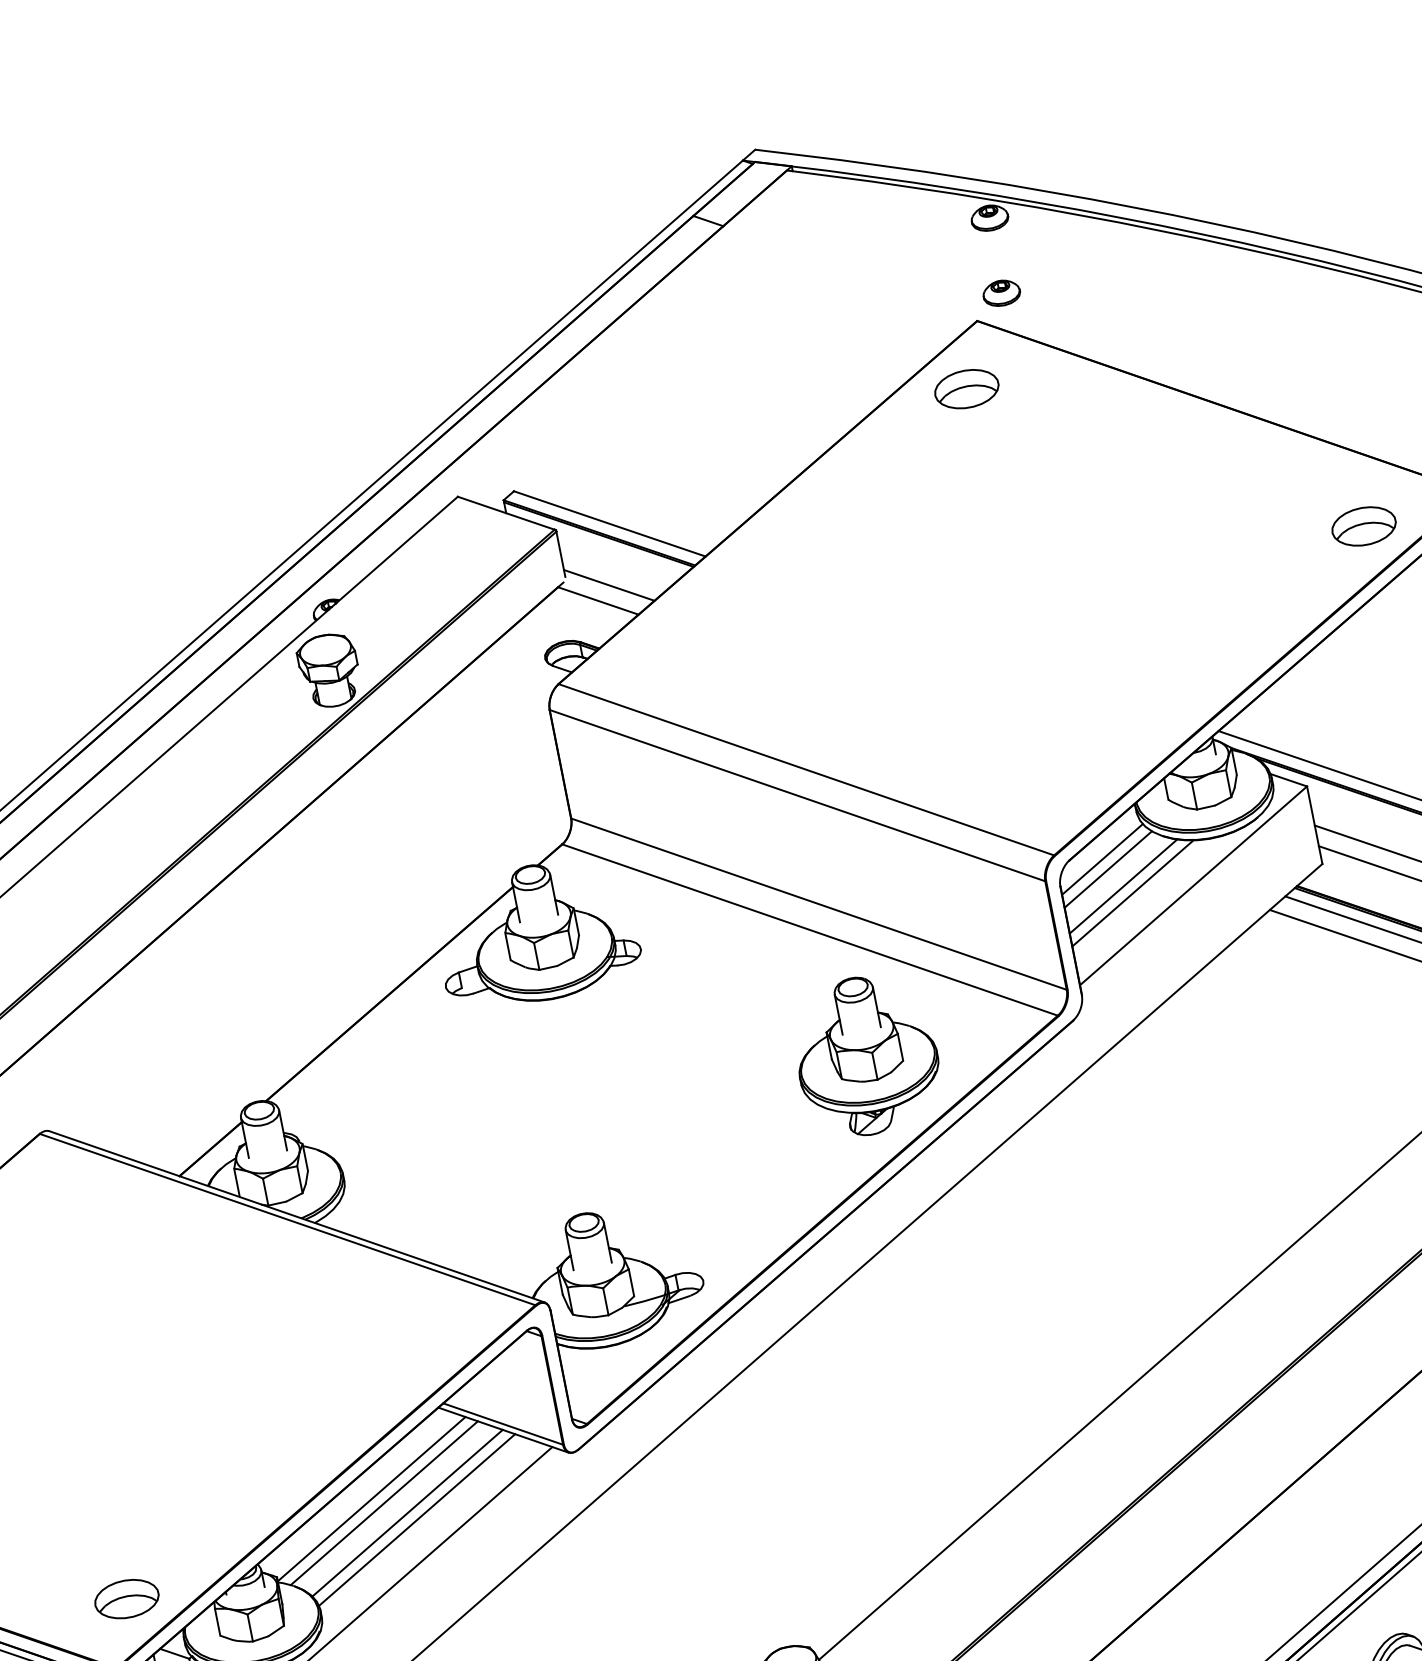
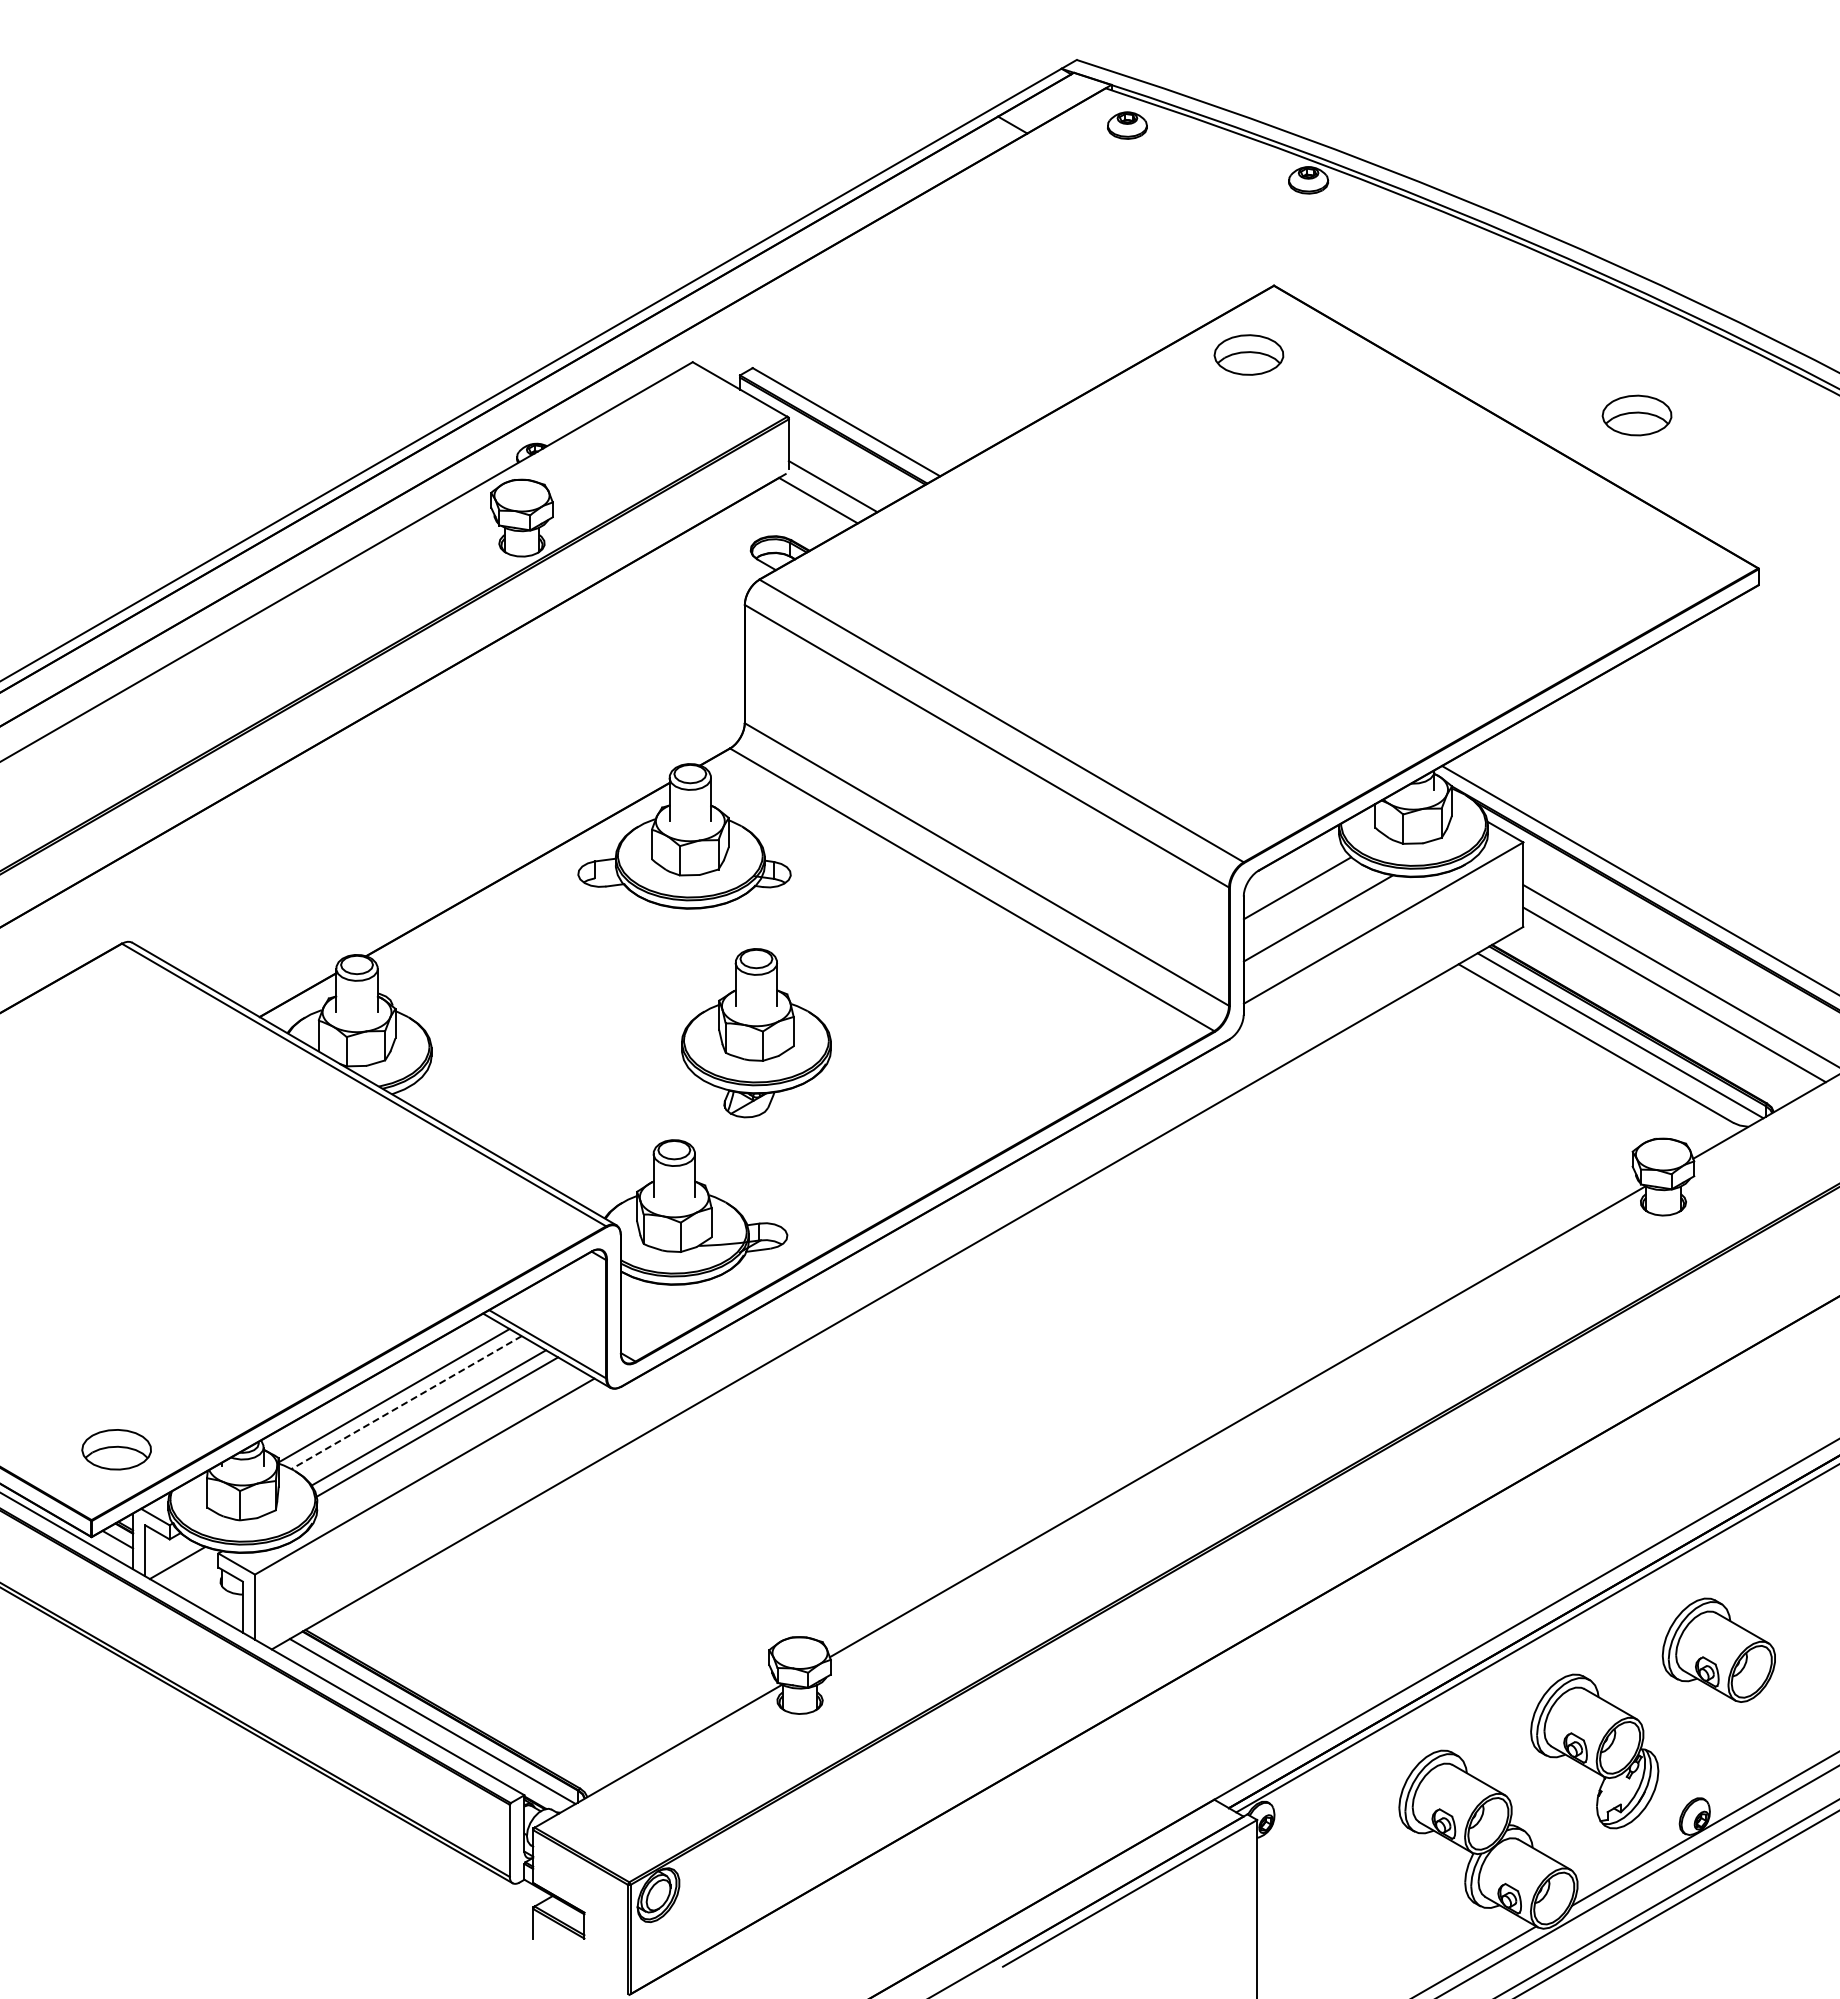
part: (1001, 293) -> (1127, 125), moved
part: (1363, 526) -> (1636, 415), moved
line: (1102, 859) -> (1293, 876), removed
line: (1123, 886) -> (1309, 909), removed
part: (866, 1055) -> (756, 1033), moved
line: (384, 1503) -> (406, 1402), solid -> dashed

